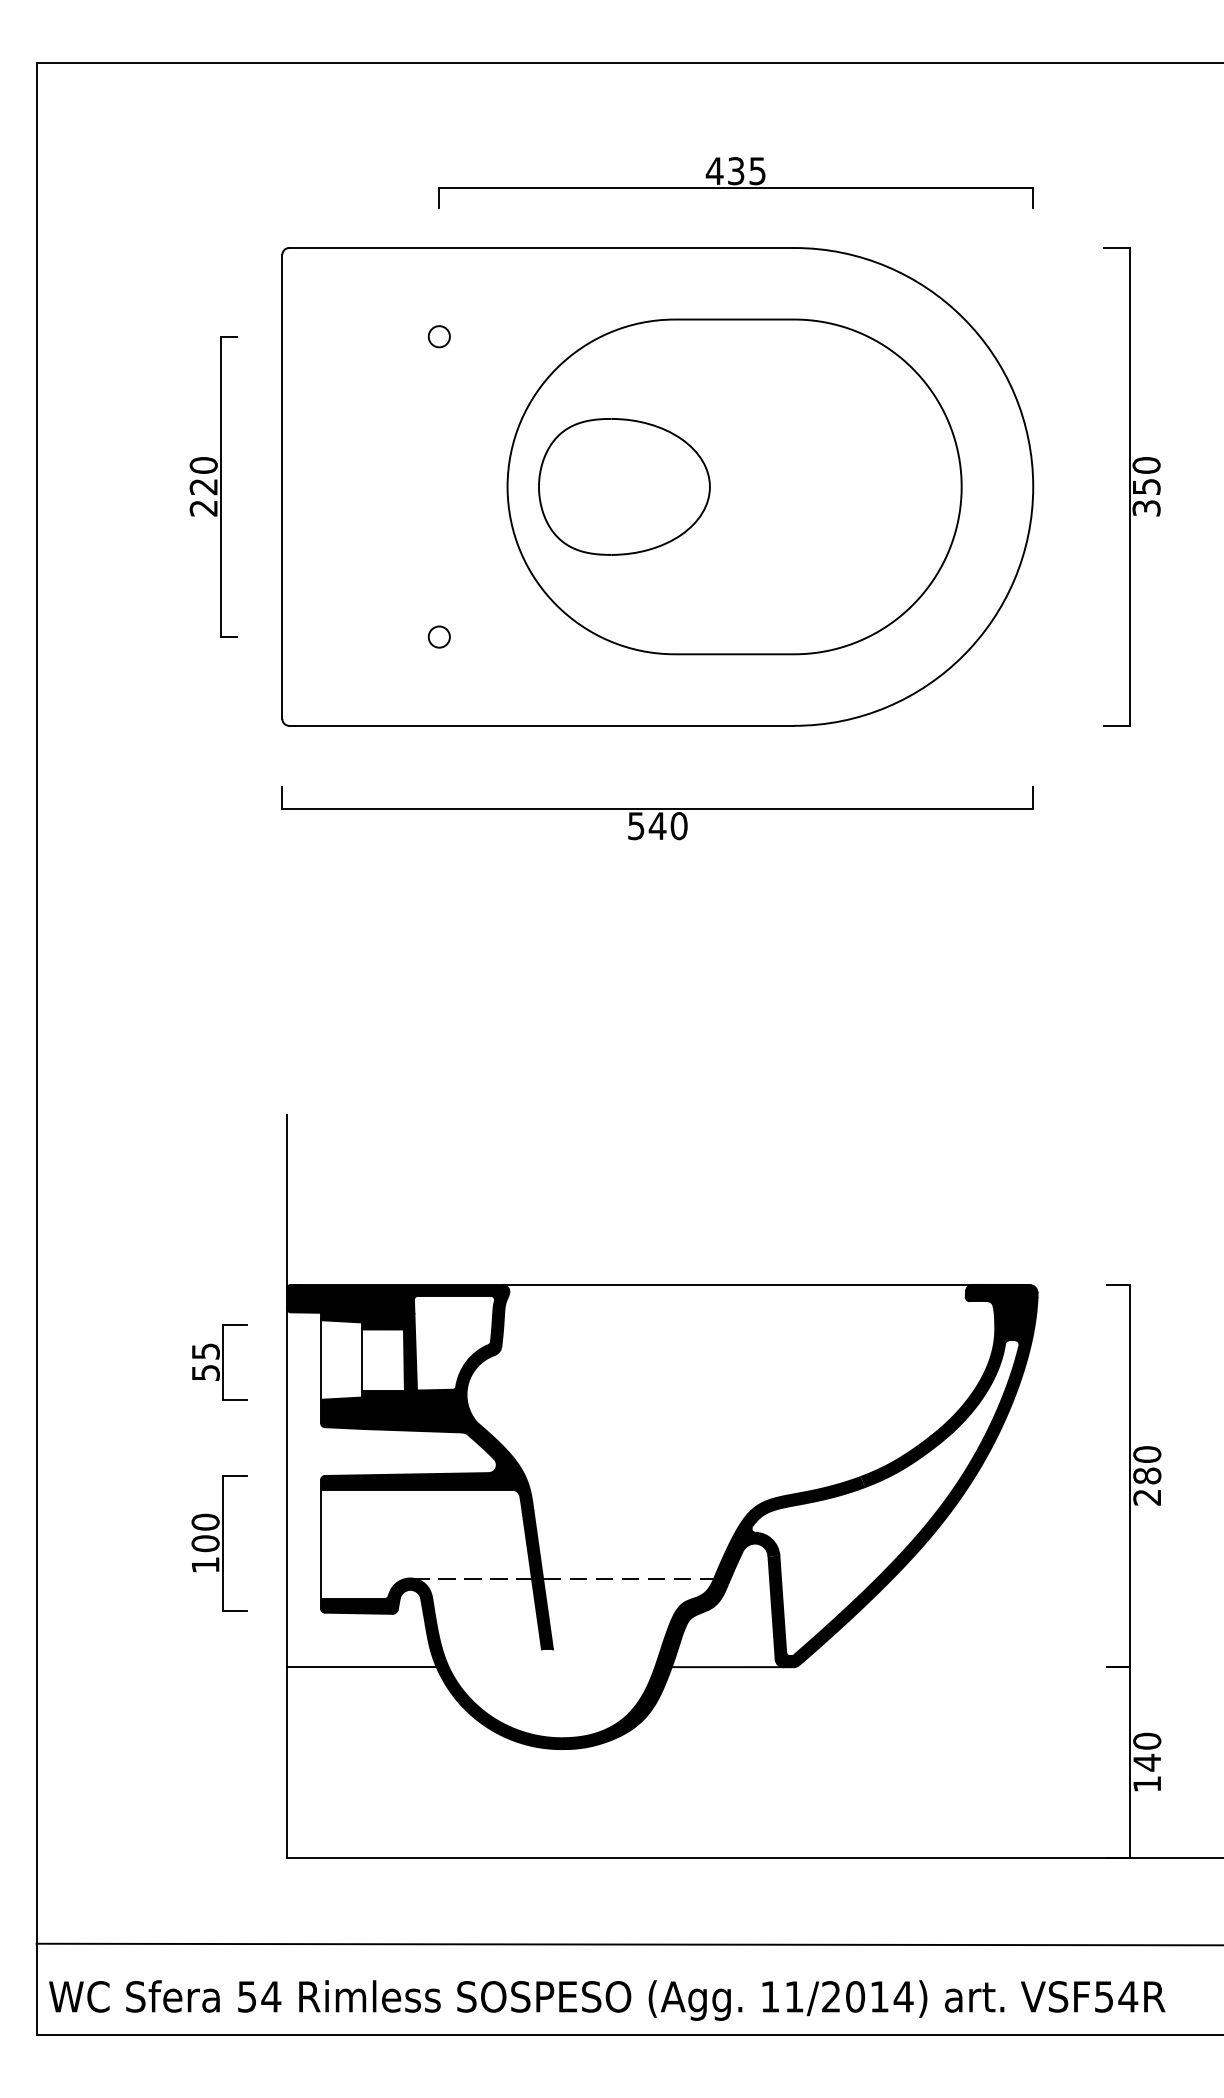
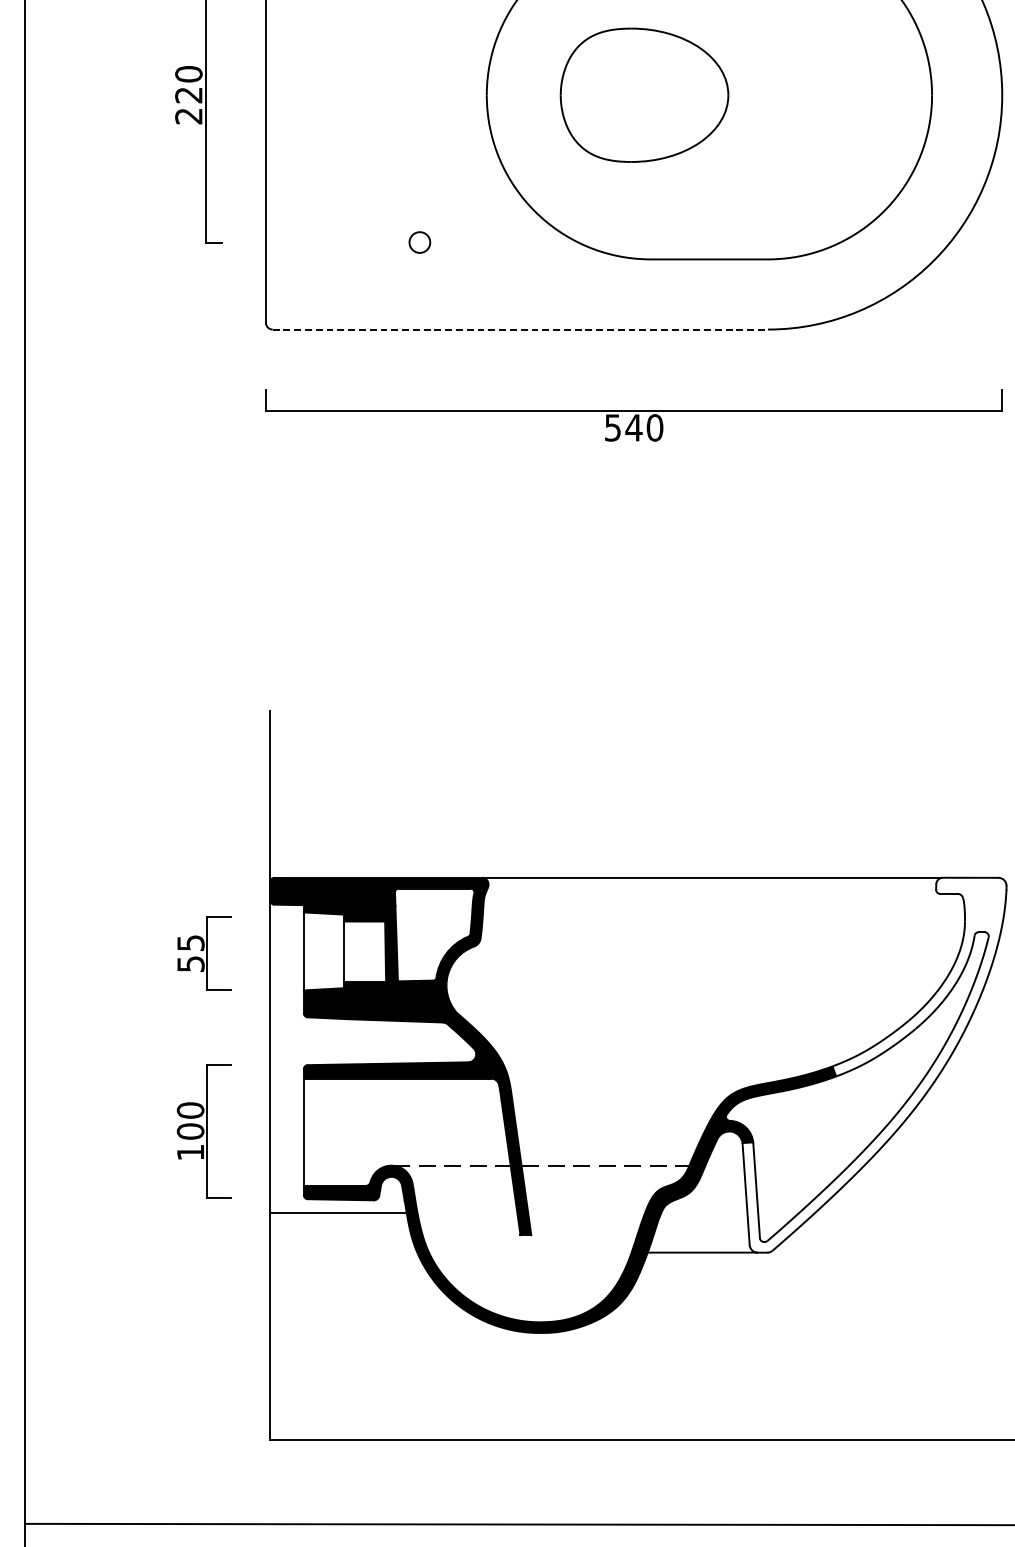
part: (624, 486) -> (644, 94), moved
line: (541, 725) -> (520, 329), solid -> dashed
fill: (902, 1475) -> (874, 1064), removed
line: (361, 1667) -> (343, 1213), moved

